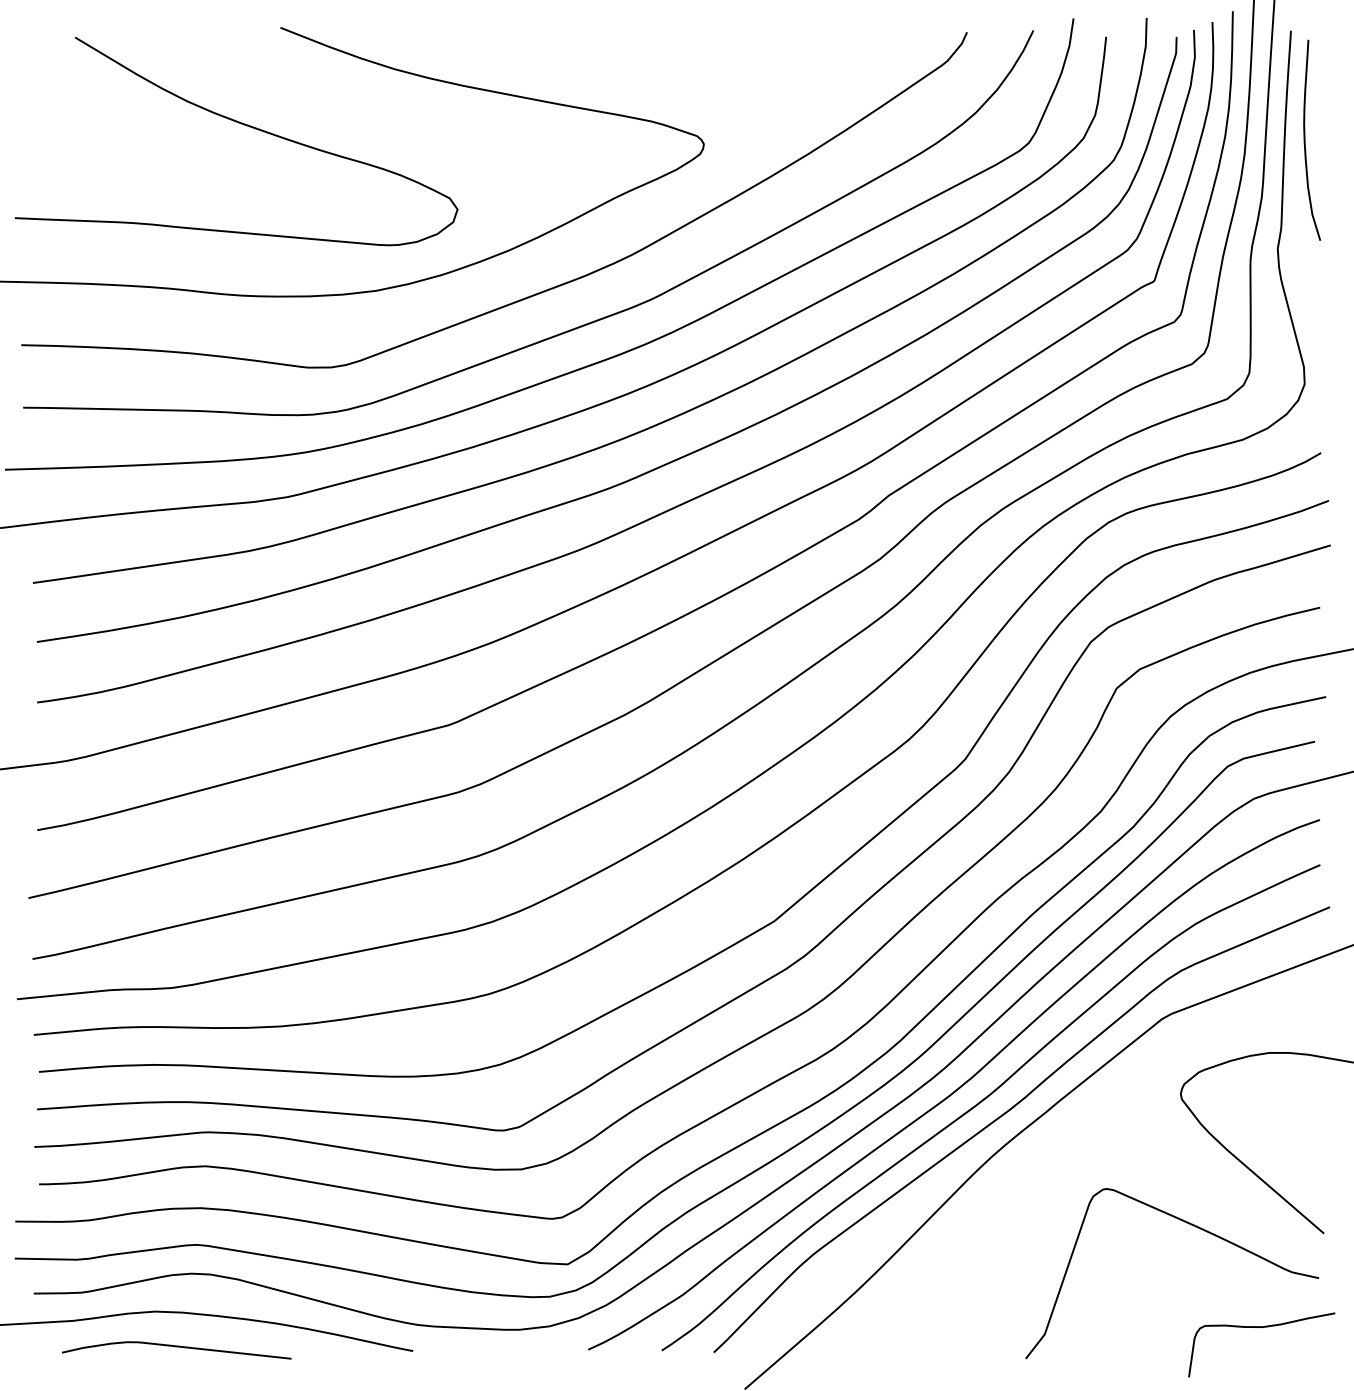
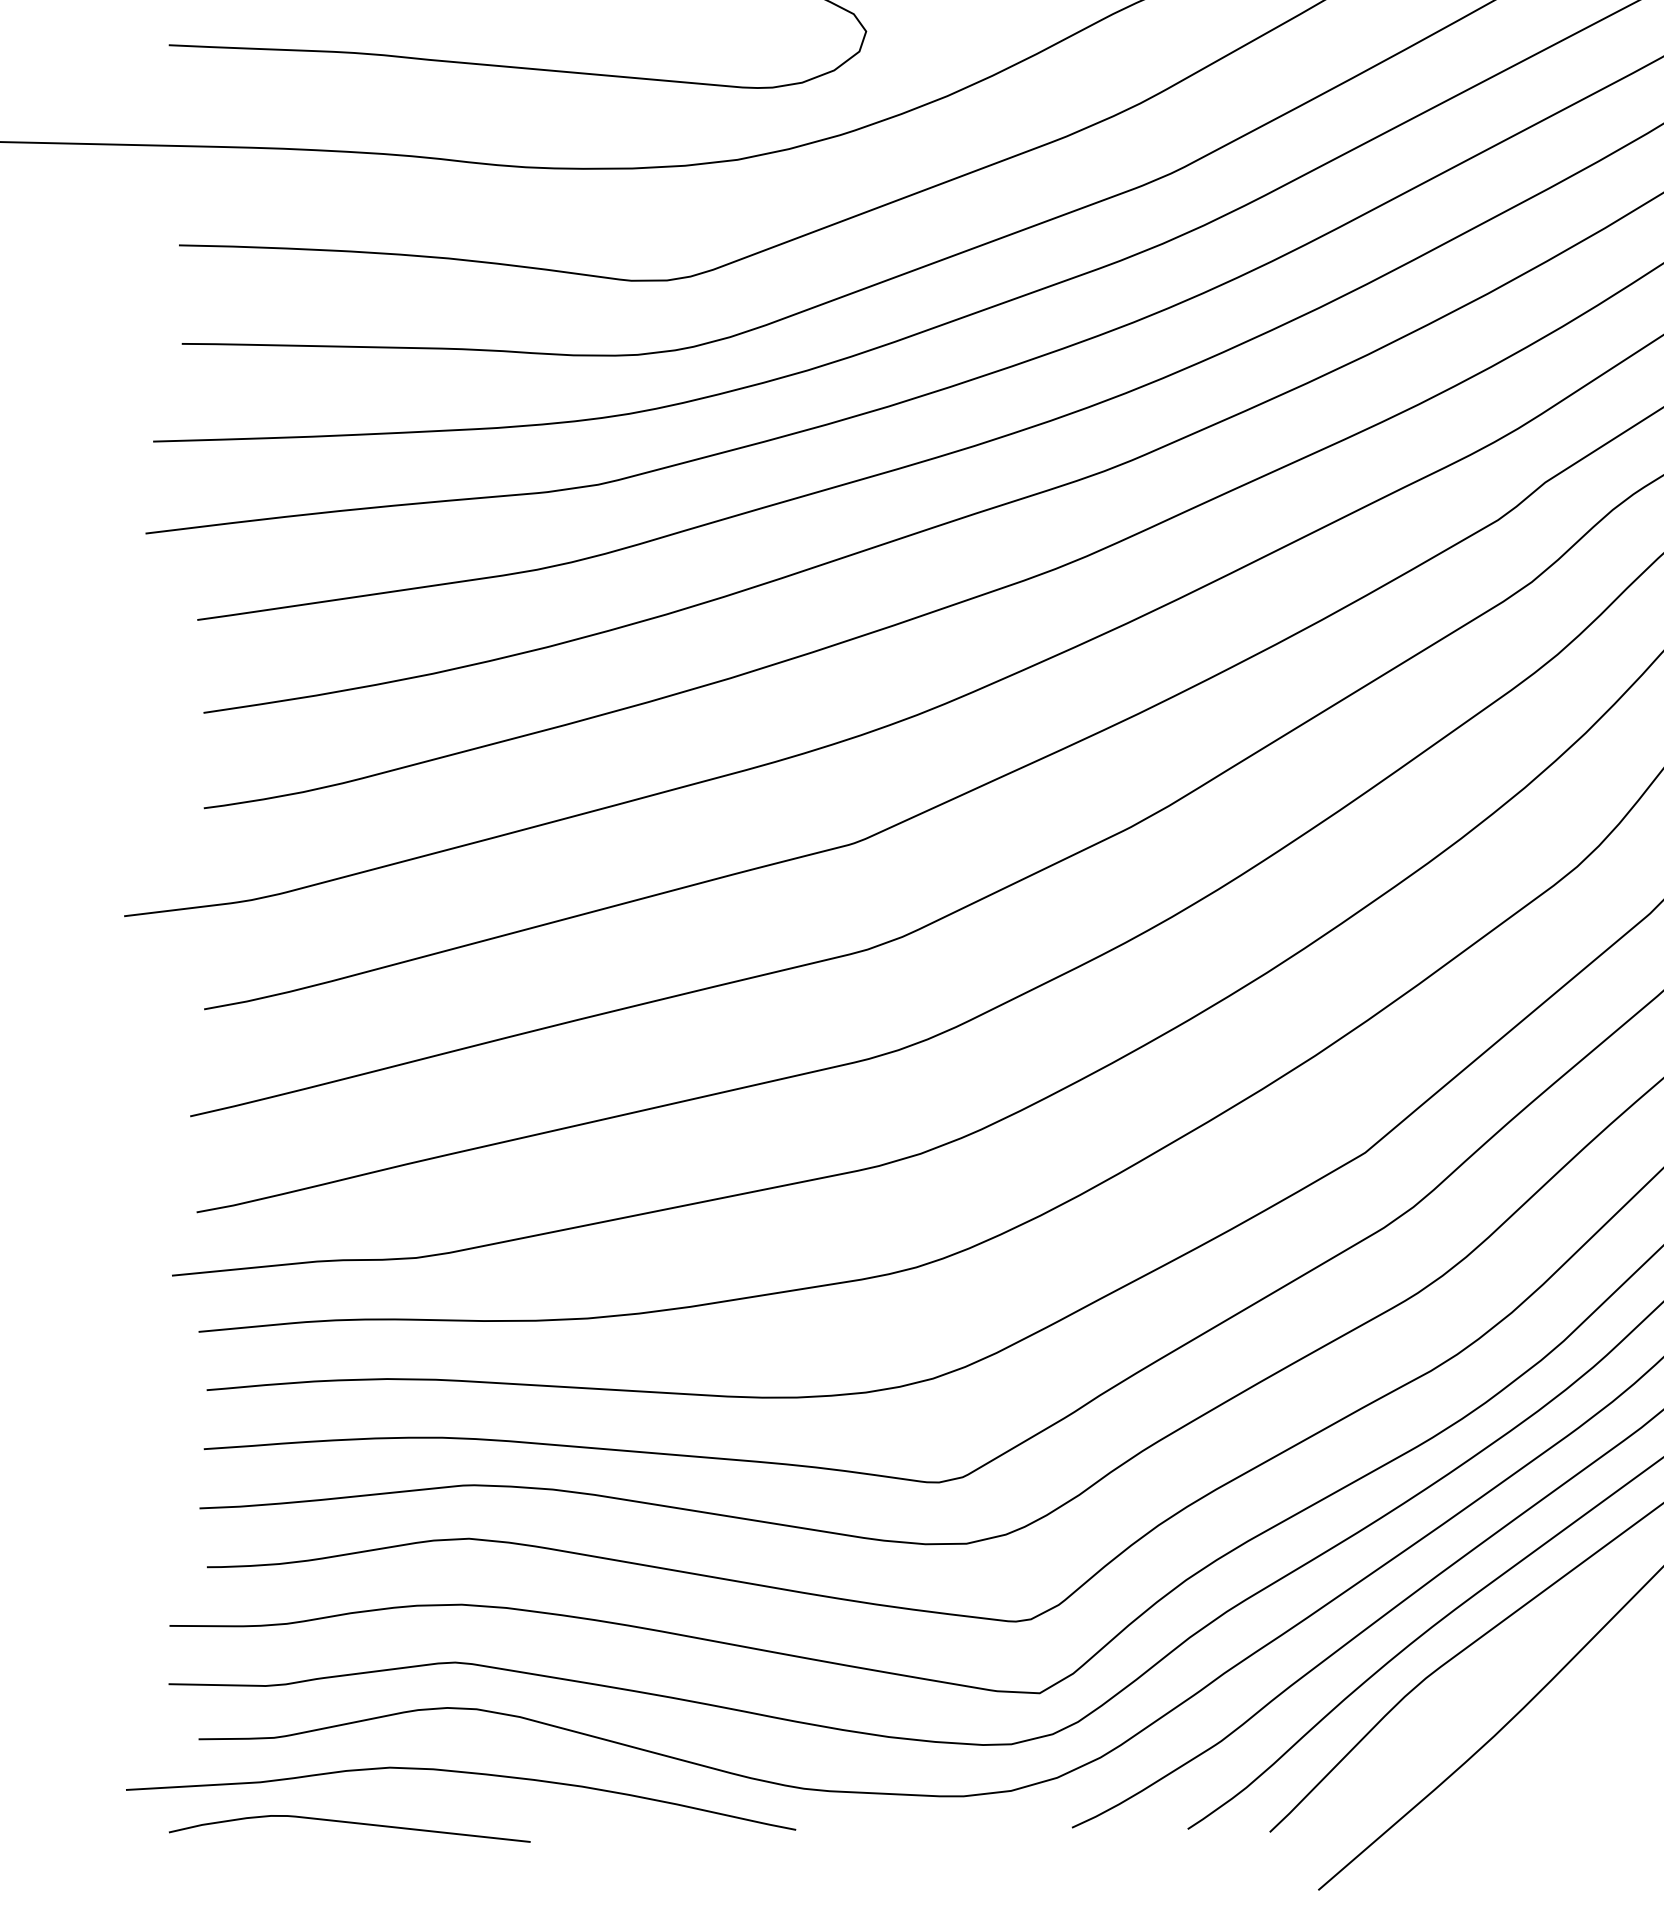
curve: (176, 1347) -> (349, 1824), moved

